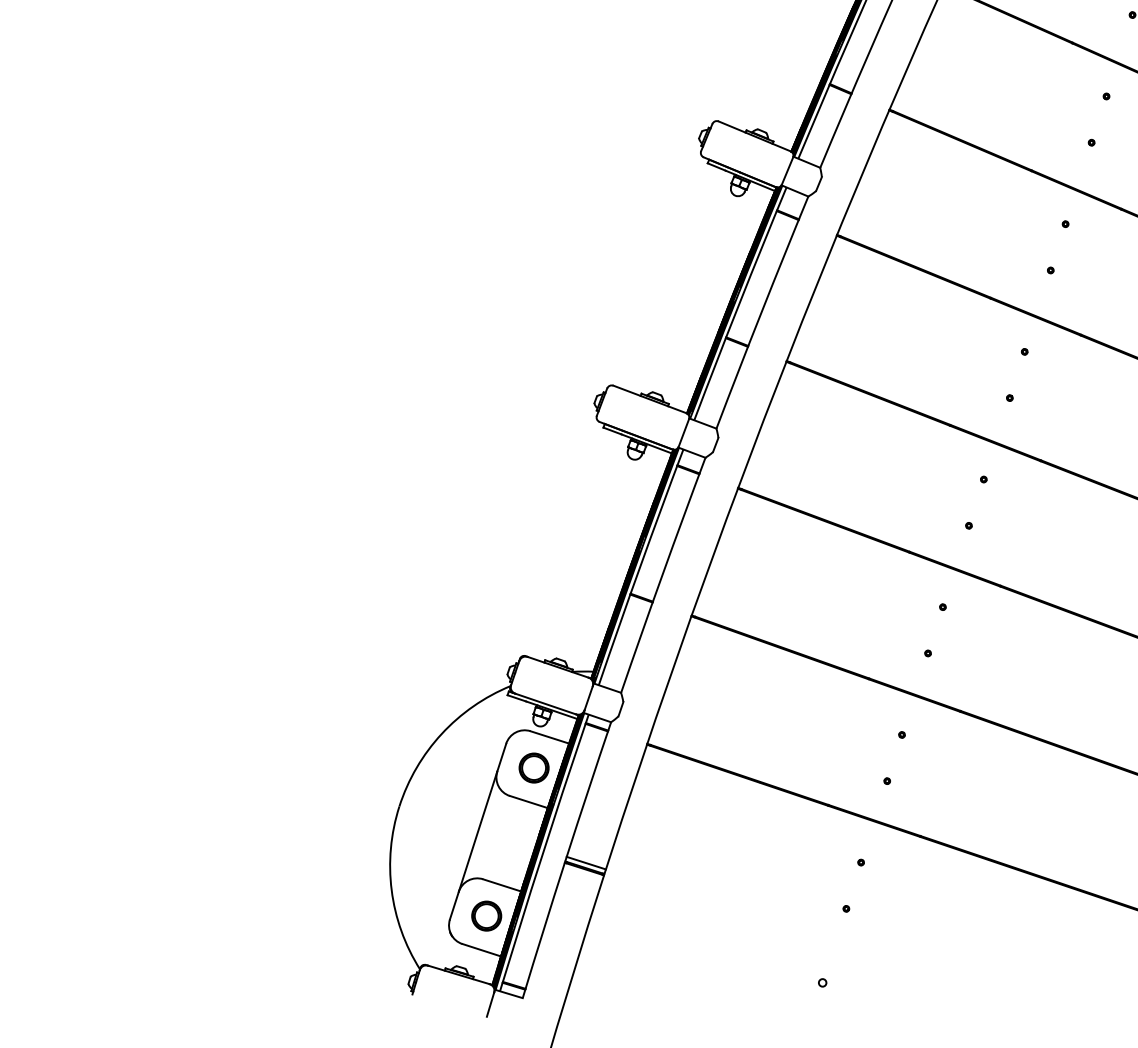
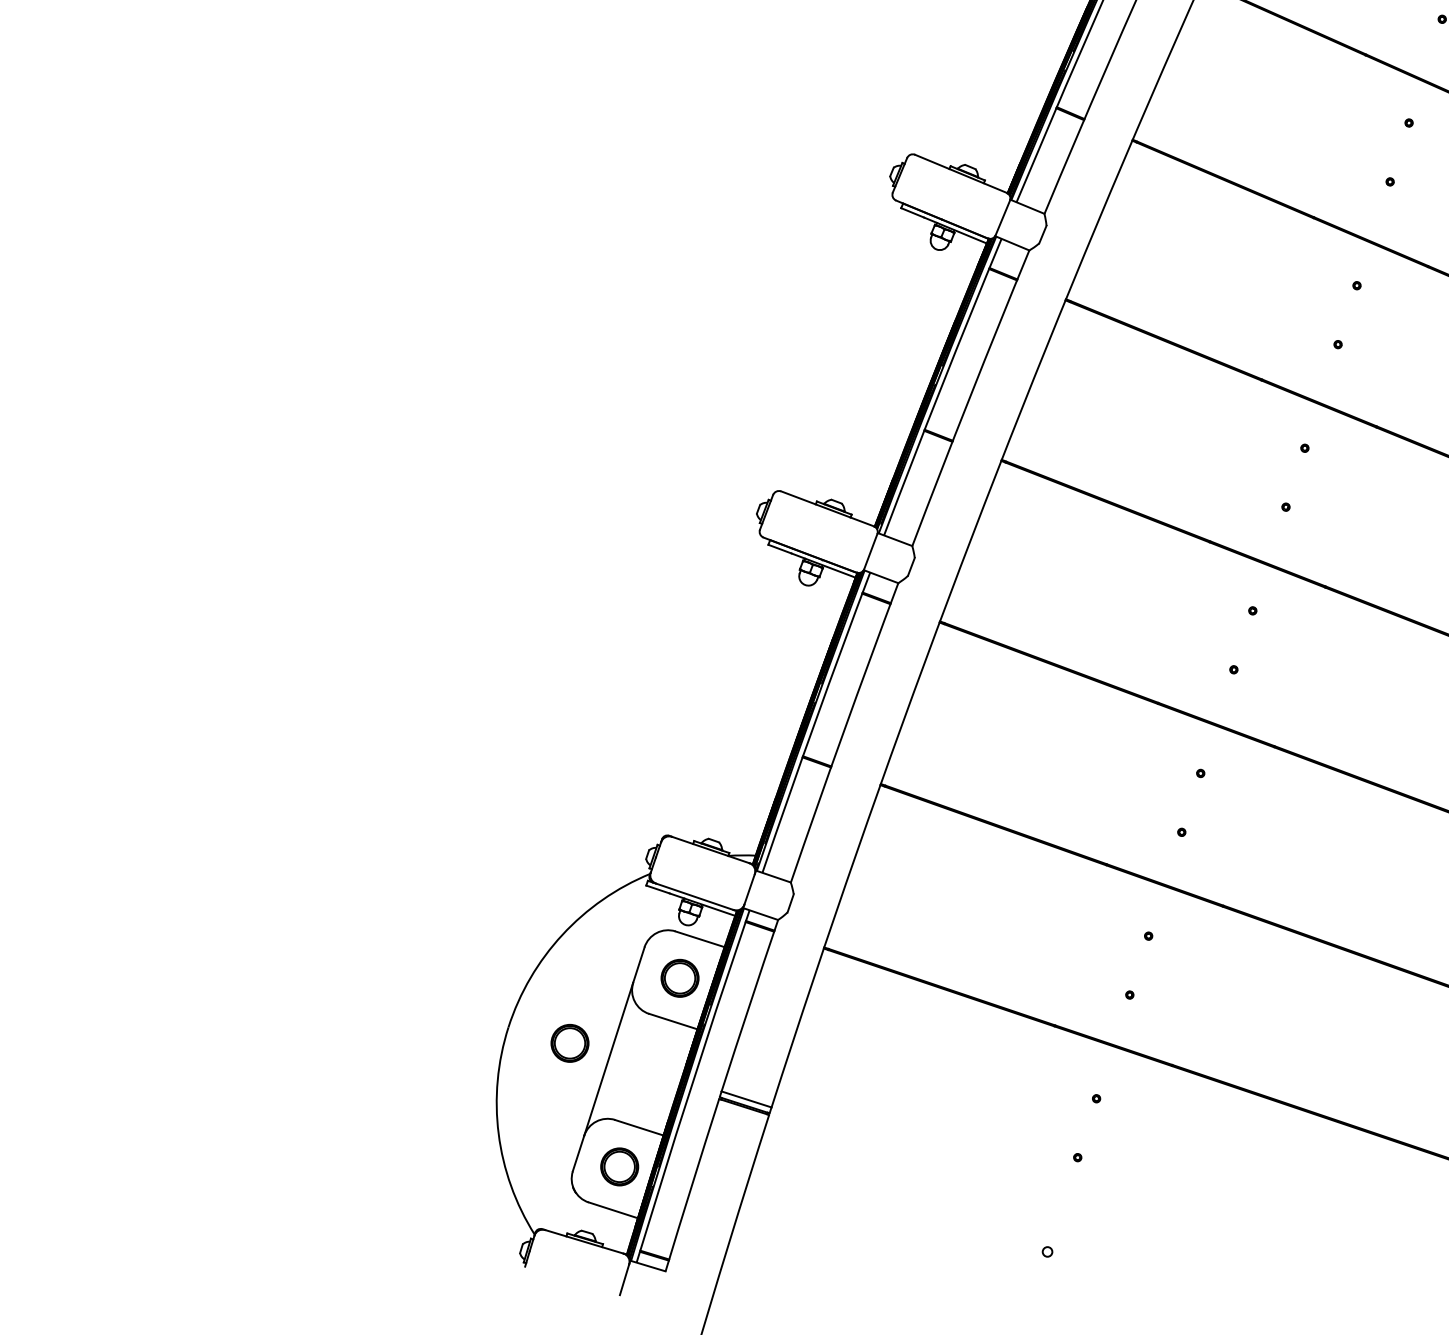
part: (447, 818) -> (569, 1042), added

